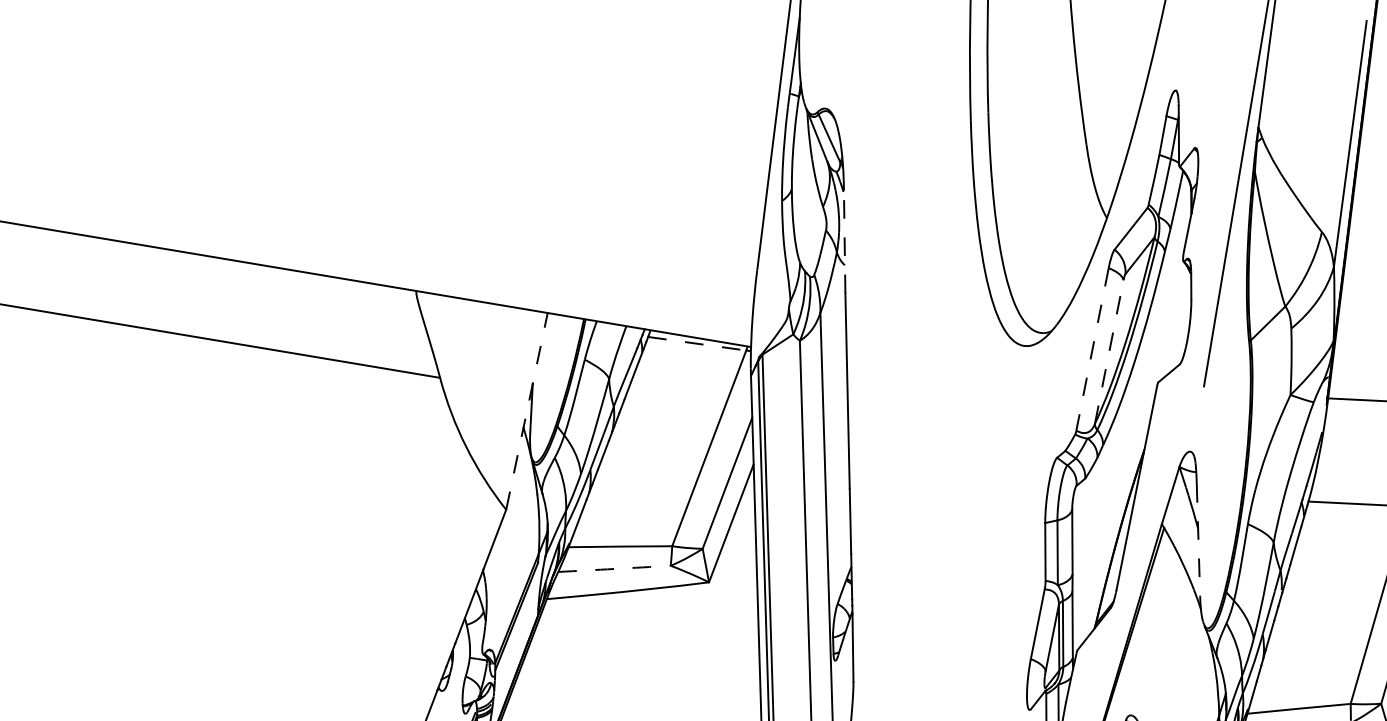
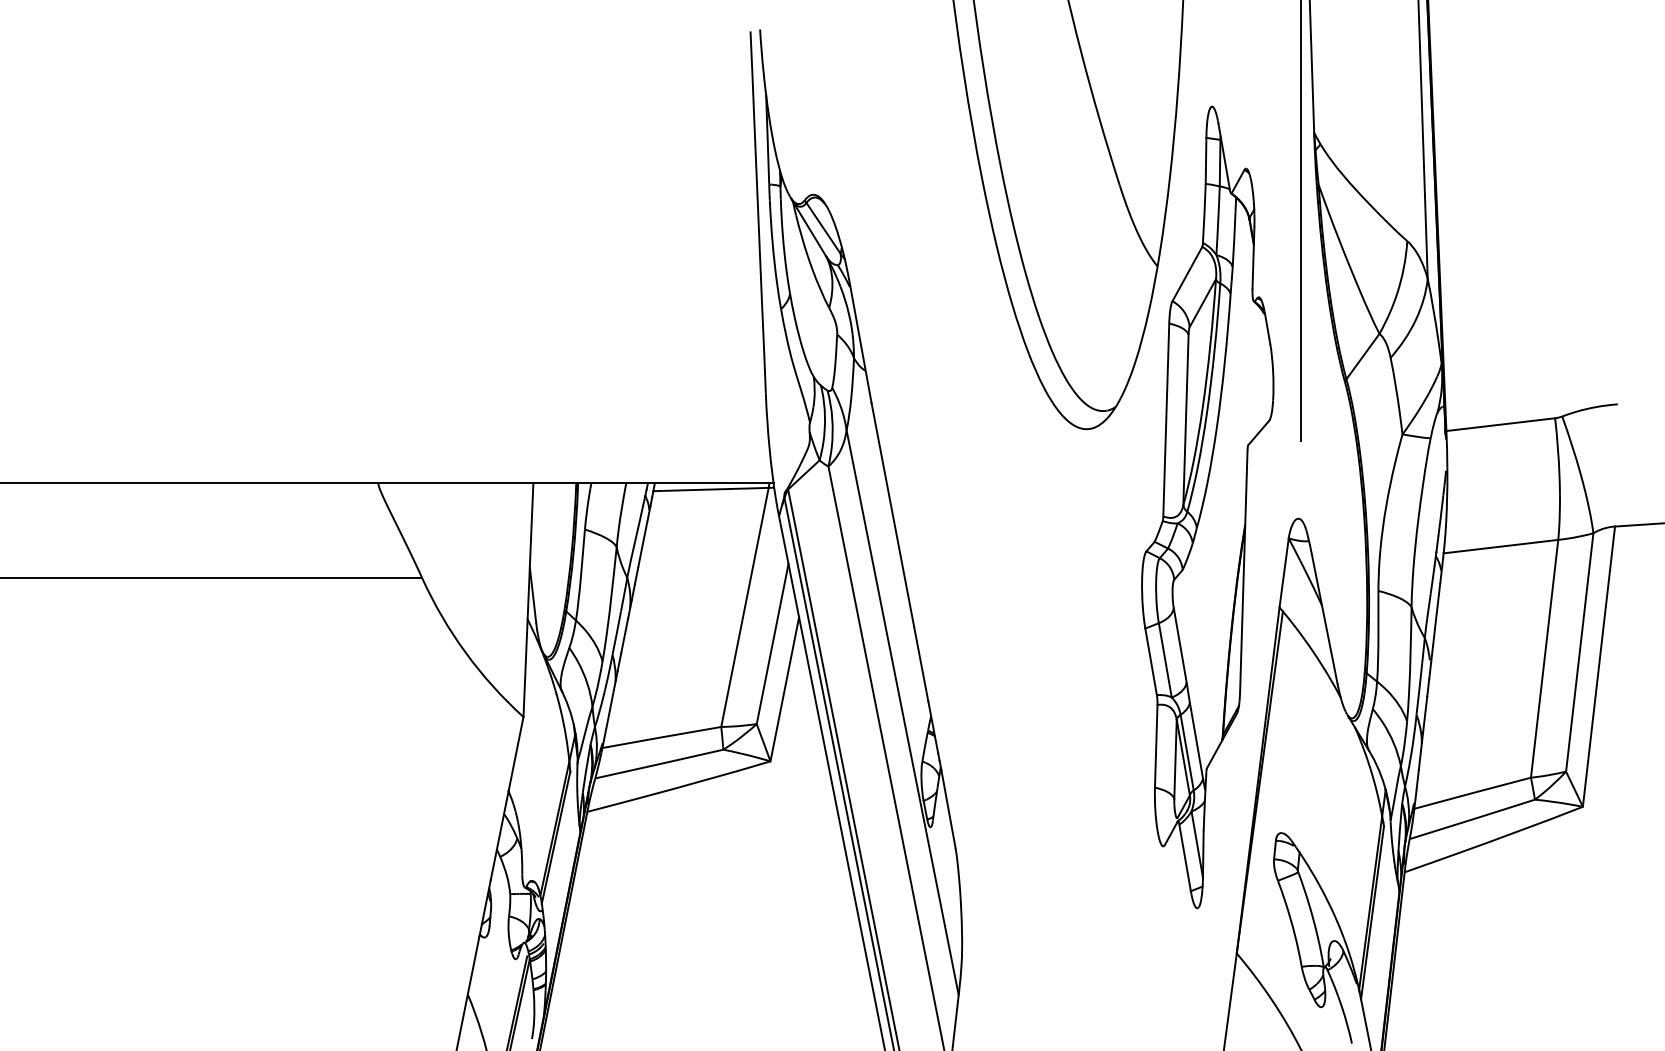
line: (844, 242) -> (860, 344), dashed -> solid
line: (697, 343) -> (711, 489), dashed -> solid
line: (1092, 349) -> (1166, 420), dashed -> solid
line: (1109, 351) -> (1186, 419), dashed -> solid
line: (527, 410) -> (528, 599), dashed -> solid
line: (1198, 540) -> (1324, 619), dashed -> solid
arc: (614, 569) -> (659, 764), dashed -> solid

